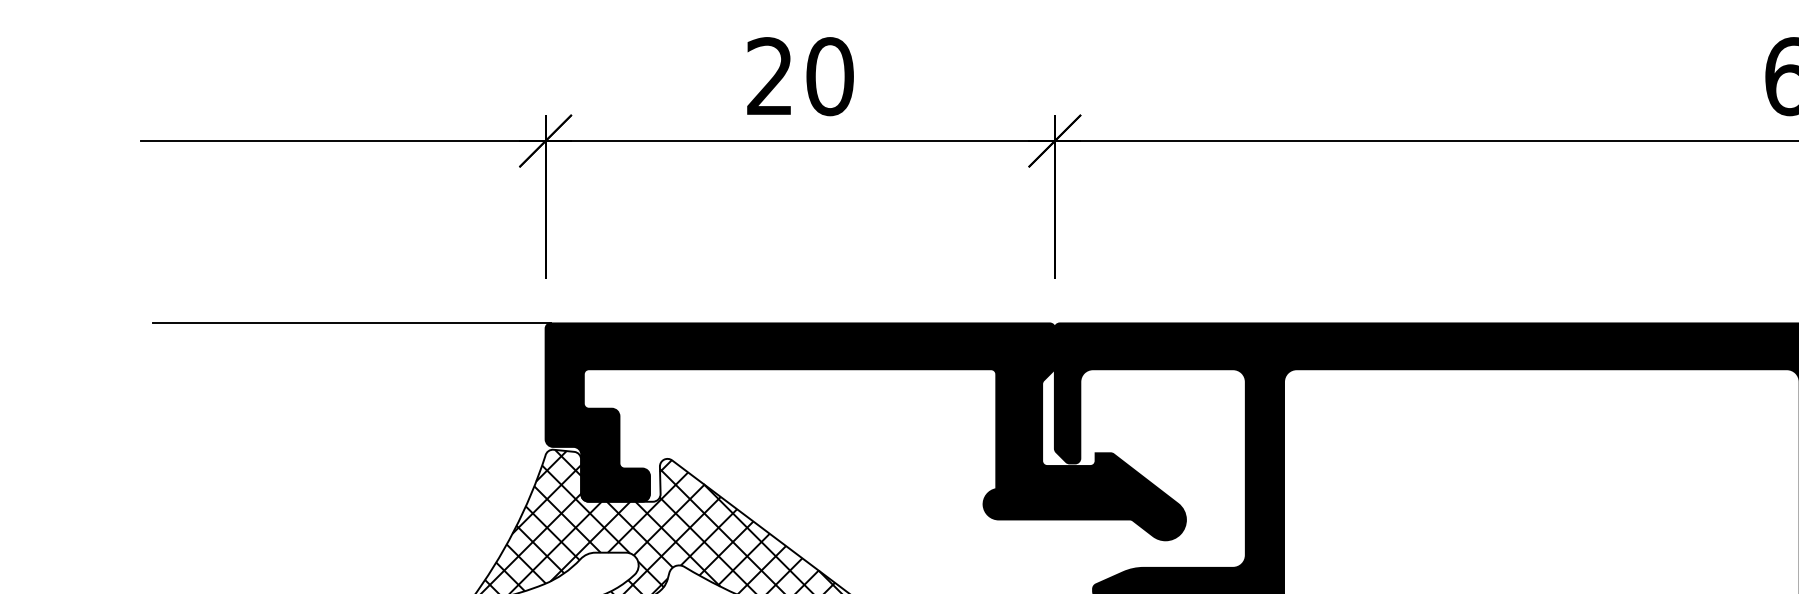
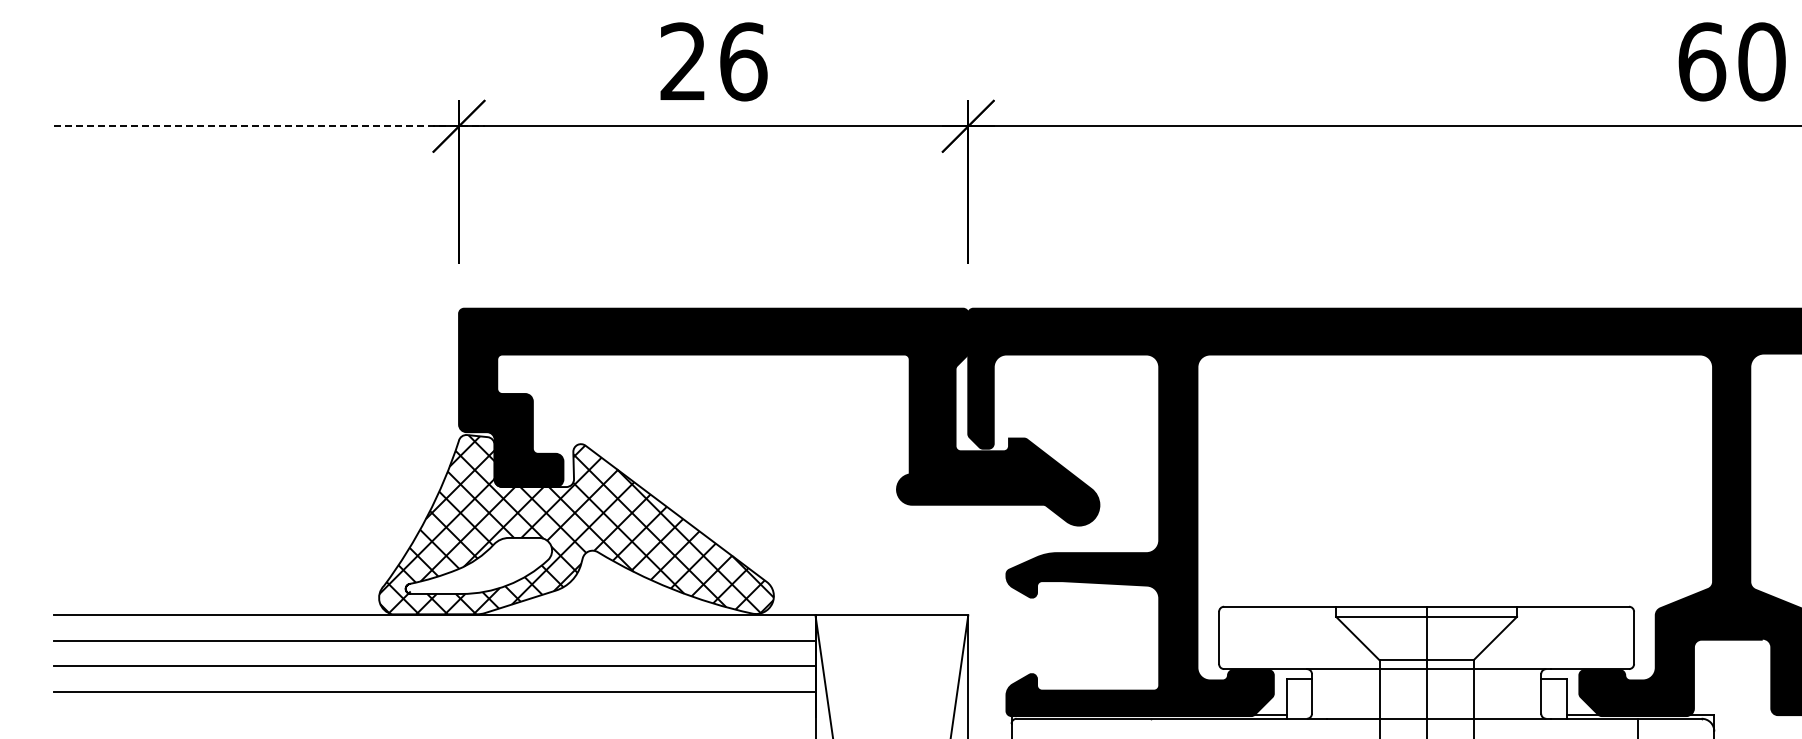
text: (830, 76) -> (743, 61), 20 -> 26
line: (356, 141) -> (269, 126), solid -> dashed
line: (352, 323) -> (265, 308), removed

